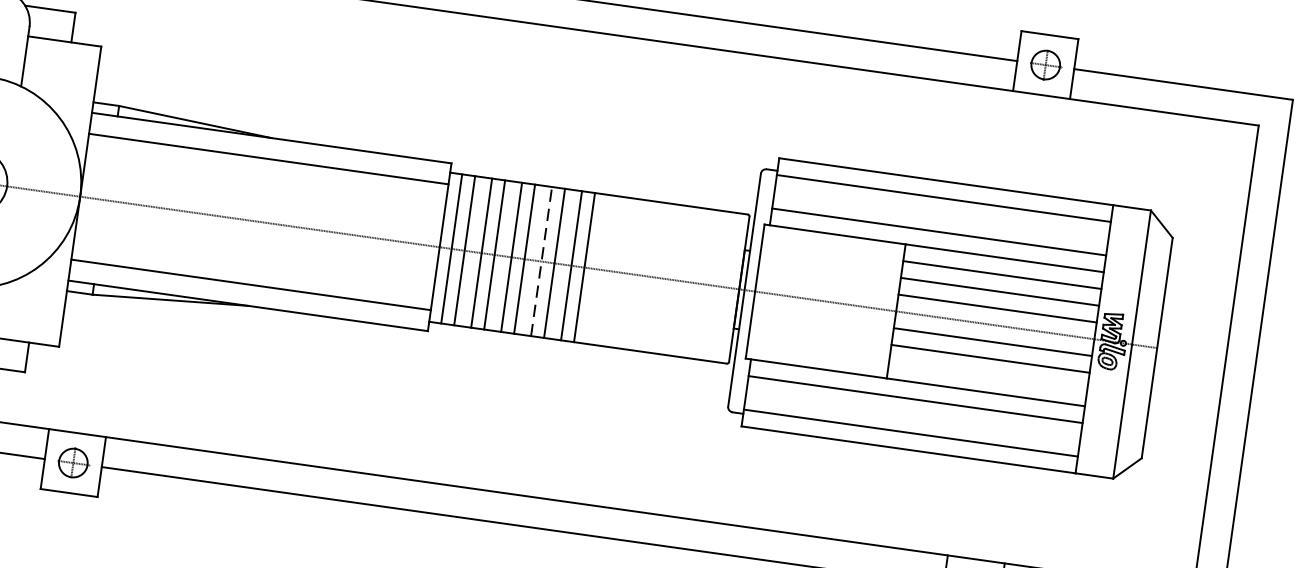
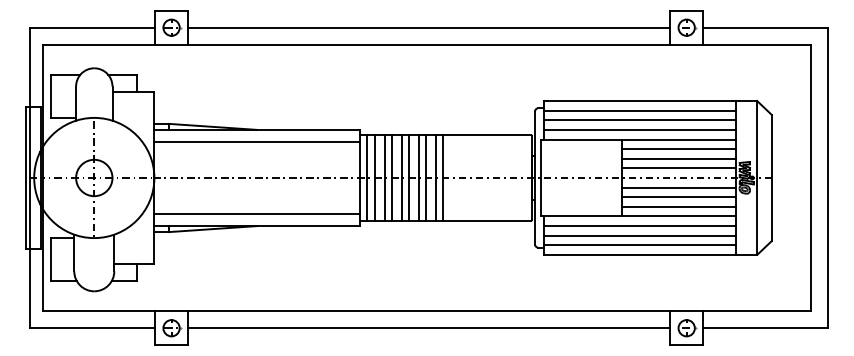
line: (940, 215) -> (639, 120), added
line: (540, 262) -> (418, 178), dashed -> solid
line: (987, 374) -> (678, 206), added
line: (912, 415) -> (639, 235), added

